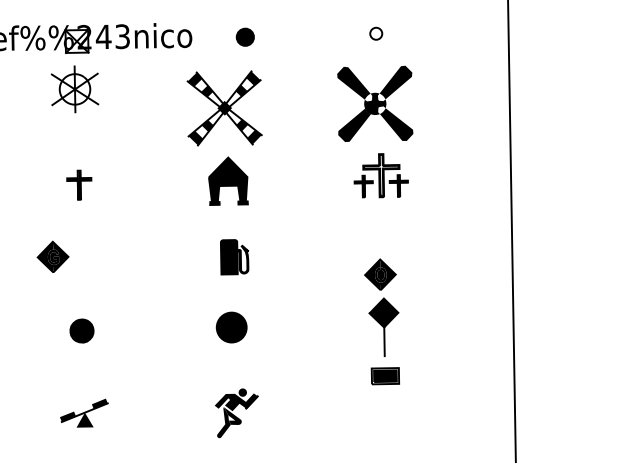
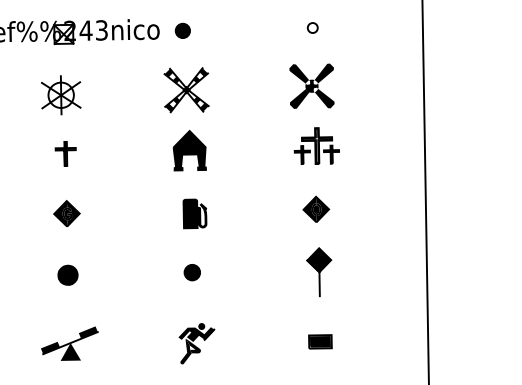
part: (244, 36) -> (182, 30), moved
part: (75, 89) -> (61, 95), moved
part: (374, 102) -> (311, 85), size x0.71
part: (224, 108) -> (186, 90), size x0.71
part: (52, 256) -> (66, 213), moved
part: (380, 273) -> (316, 208), moved
part: (230, 327) -> (191, 272), size x0.62
part: (385, 375) -> (320, 341), moved
part: (83, 413) -> (69, 343), size x1.43

